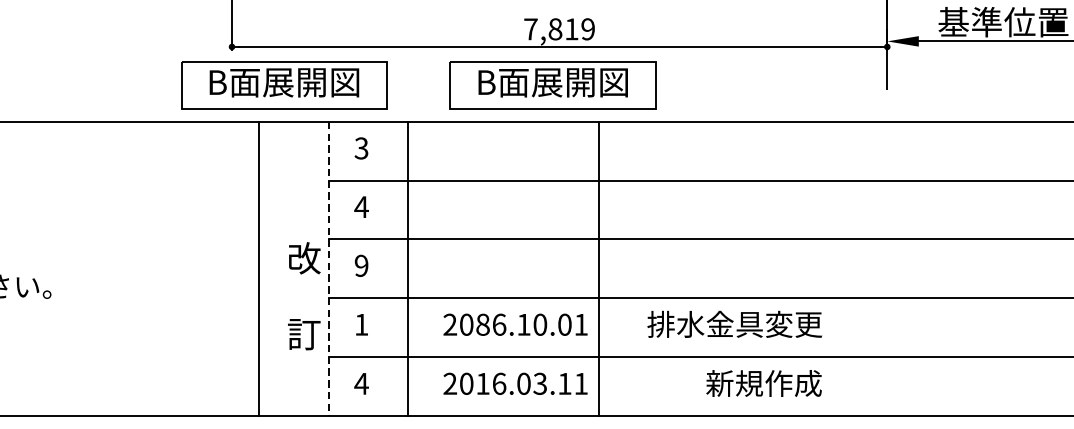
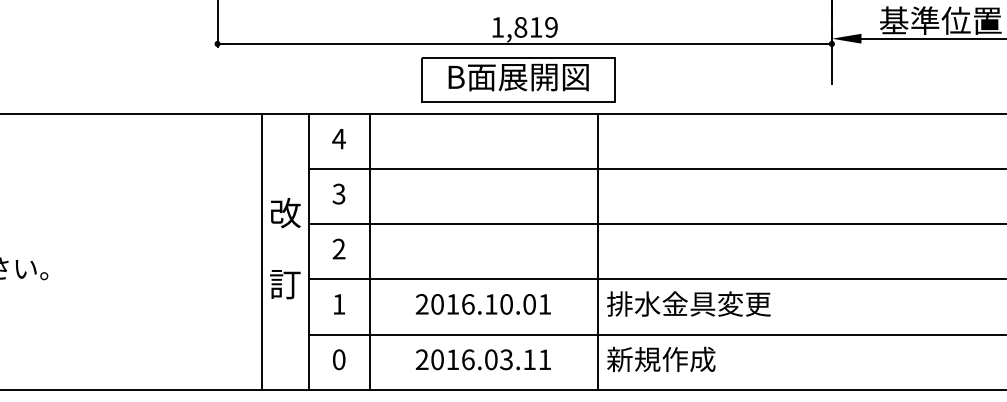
text: (530, 29) -> (497, 27), 7,819 -> 1,819
part: (284, 84) -> (266, 79), removed
text: (360, 147) -> (338, 138), 3 -> 4
text: (360, 206) -> (338, 193), 4 -> 3
text: (360, 266) -> (338, 249), 9 -> 2
line: (259, 269) -> (262, 252), moved
line: (328, 269) -> (308, 252), dashed -> solid
line: (407, 269) -> (369, 252), moved
line: (598, 269) -> (597, 252), moved
text: (304, 296) -> (285, 248), moved
text: (482, 324) -> (452, 304), 2086.10.01 -> 2016.10.01
text: (764, 382) -> (661, 358), moved
text: (360, 383) -> (338, 359), 4 -> 0

